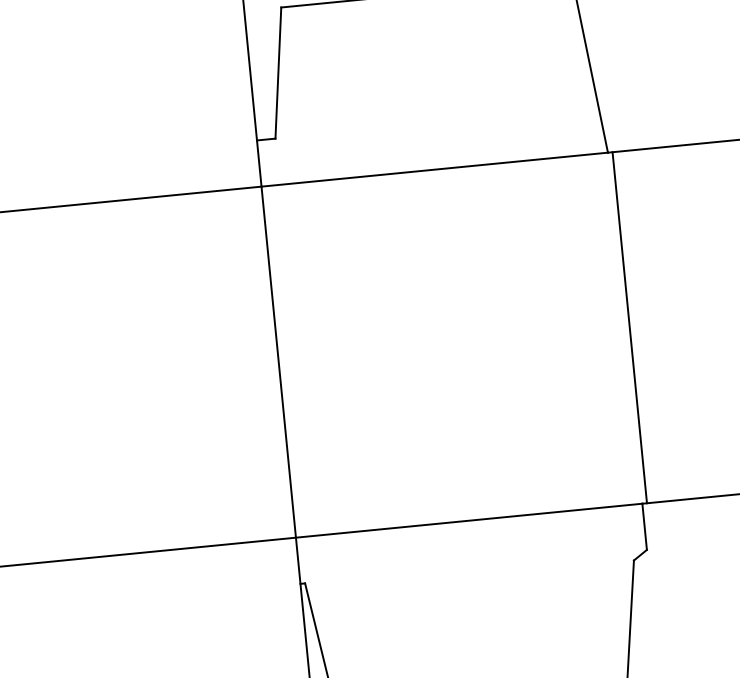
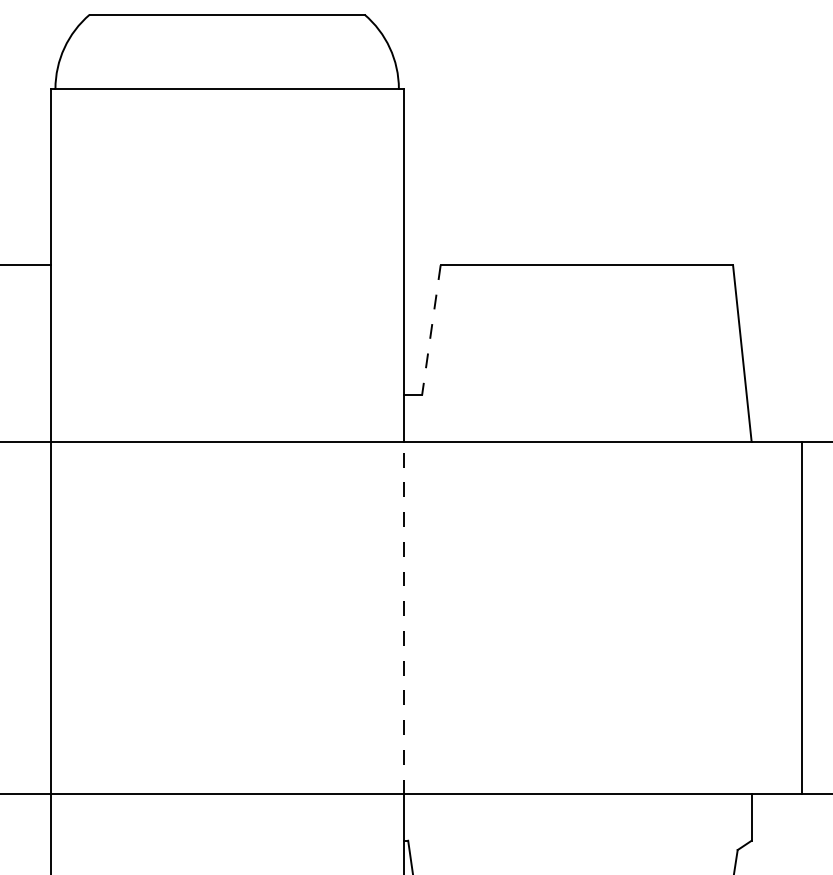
line: (278, 73) -> (431, 330), solid -> dashed
line: (629, 327) -> (802, 617), moved
line: (278, 361) -> (403, 617), solid -> dashed

